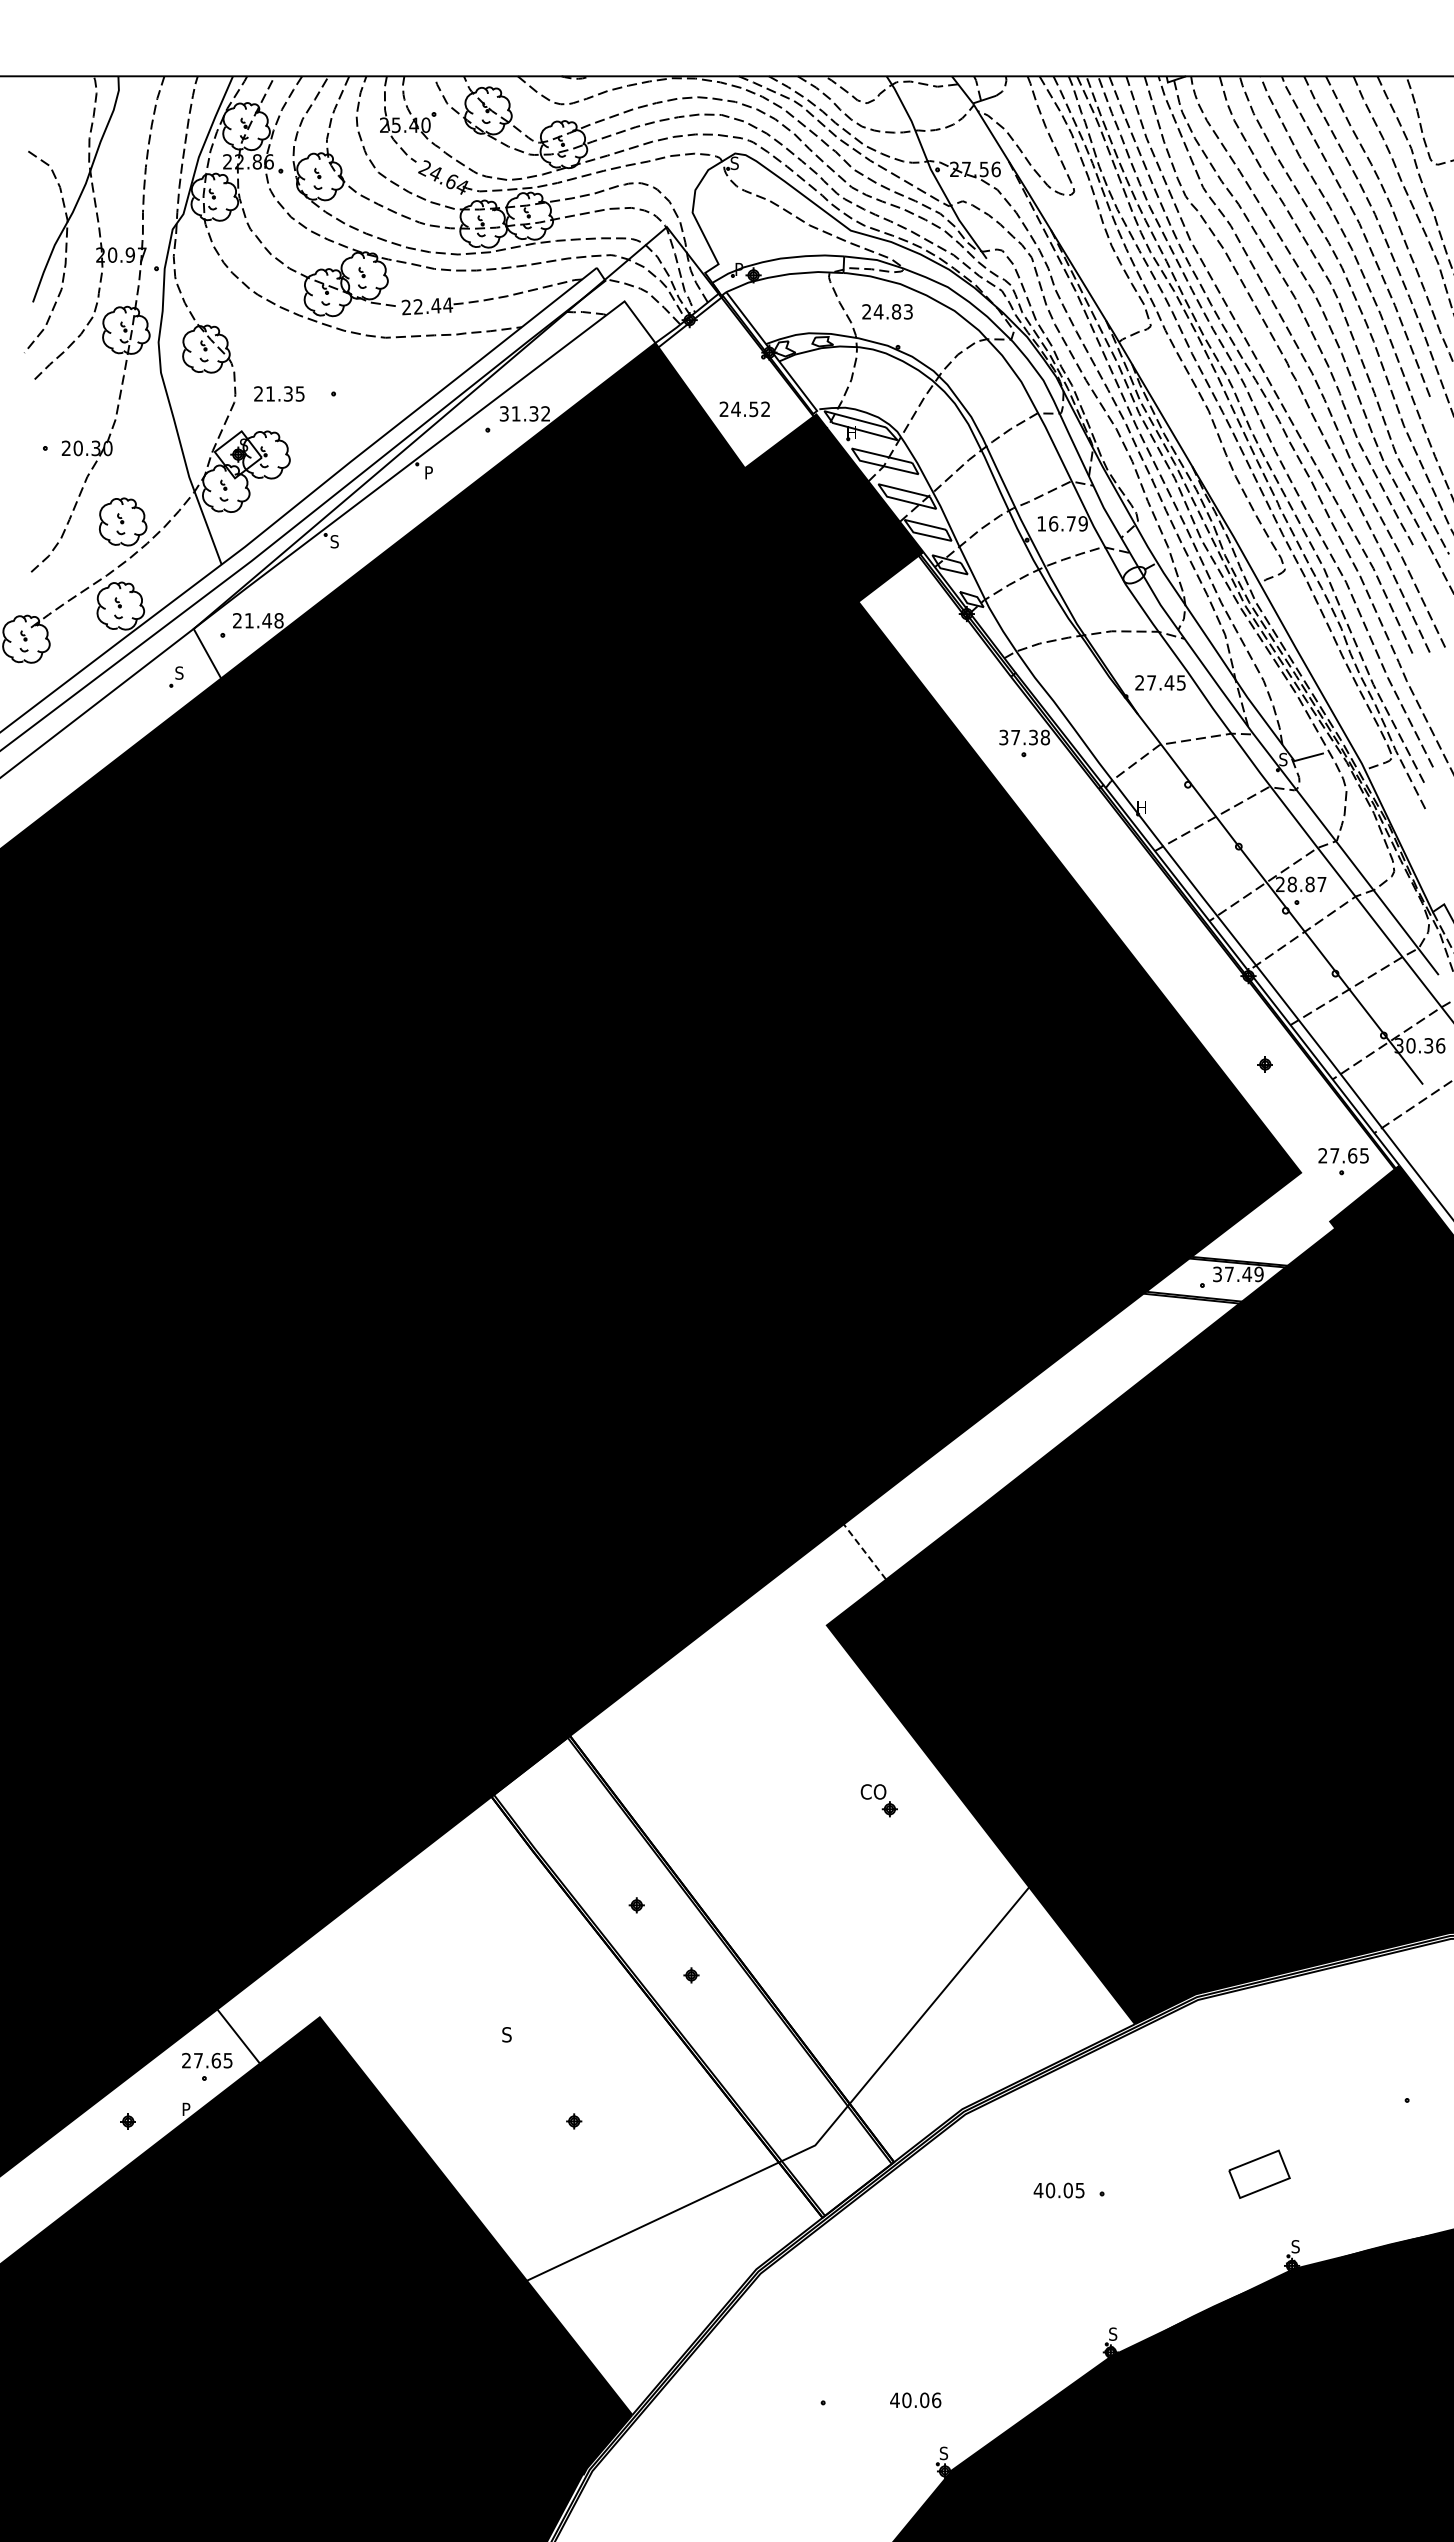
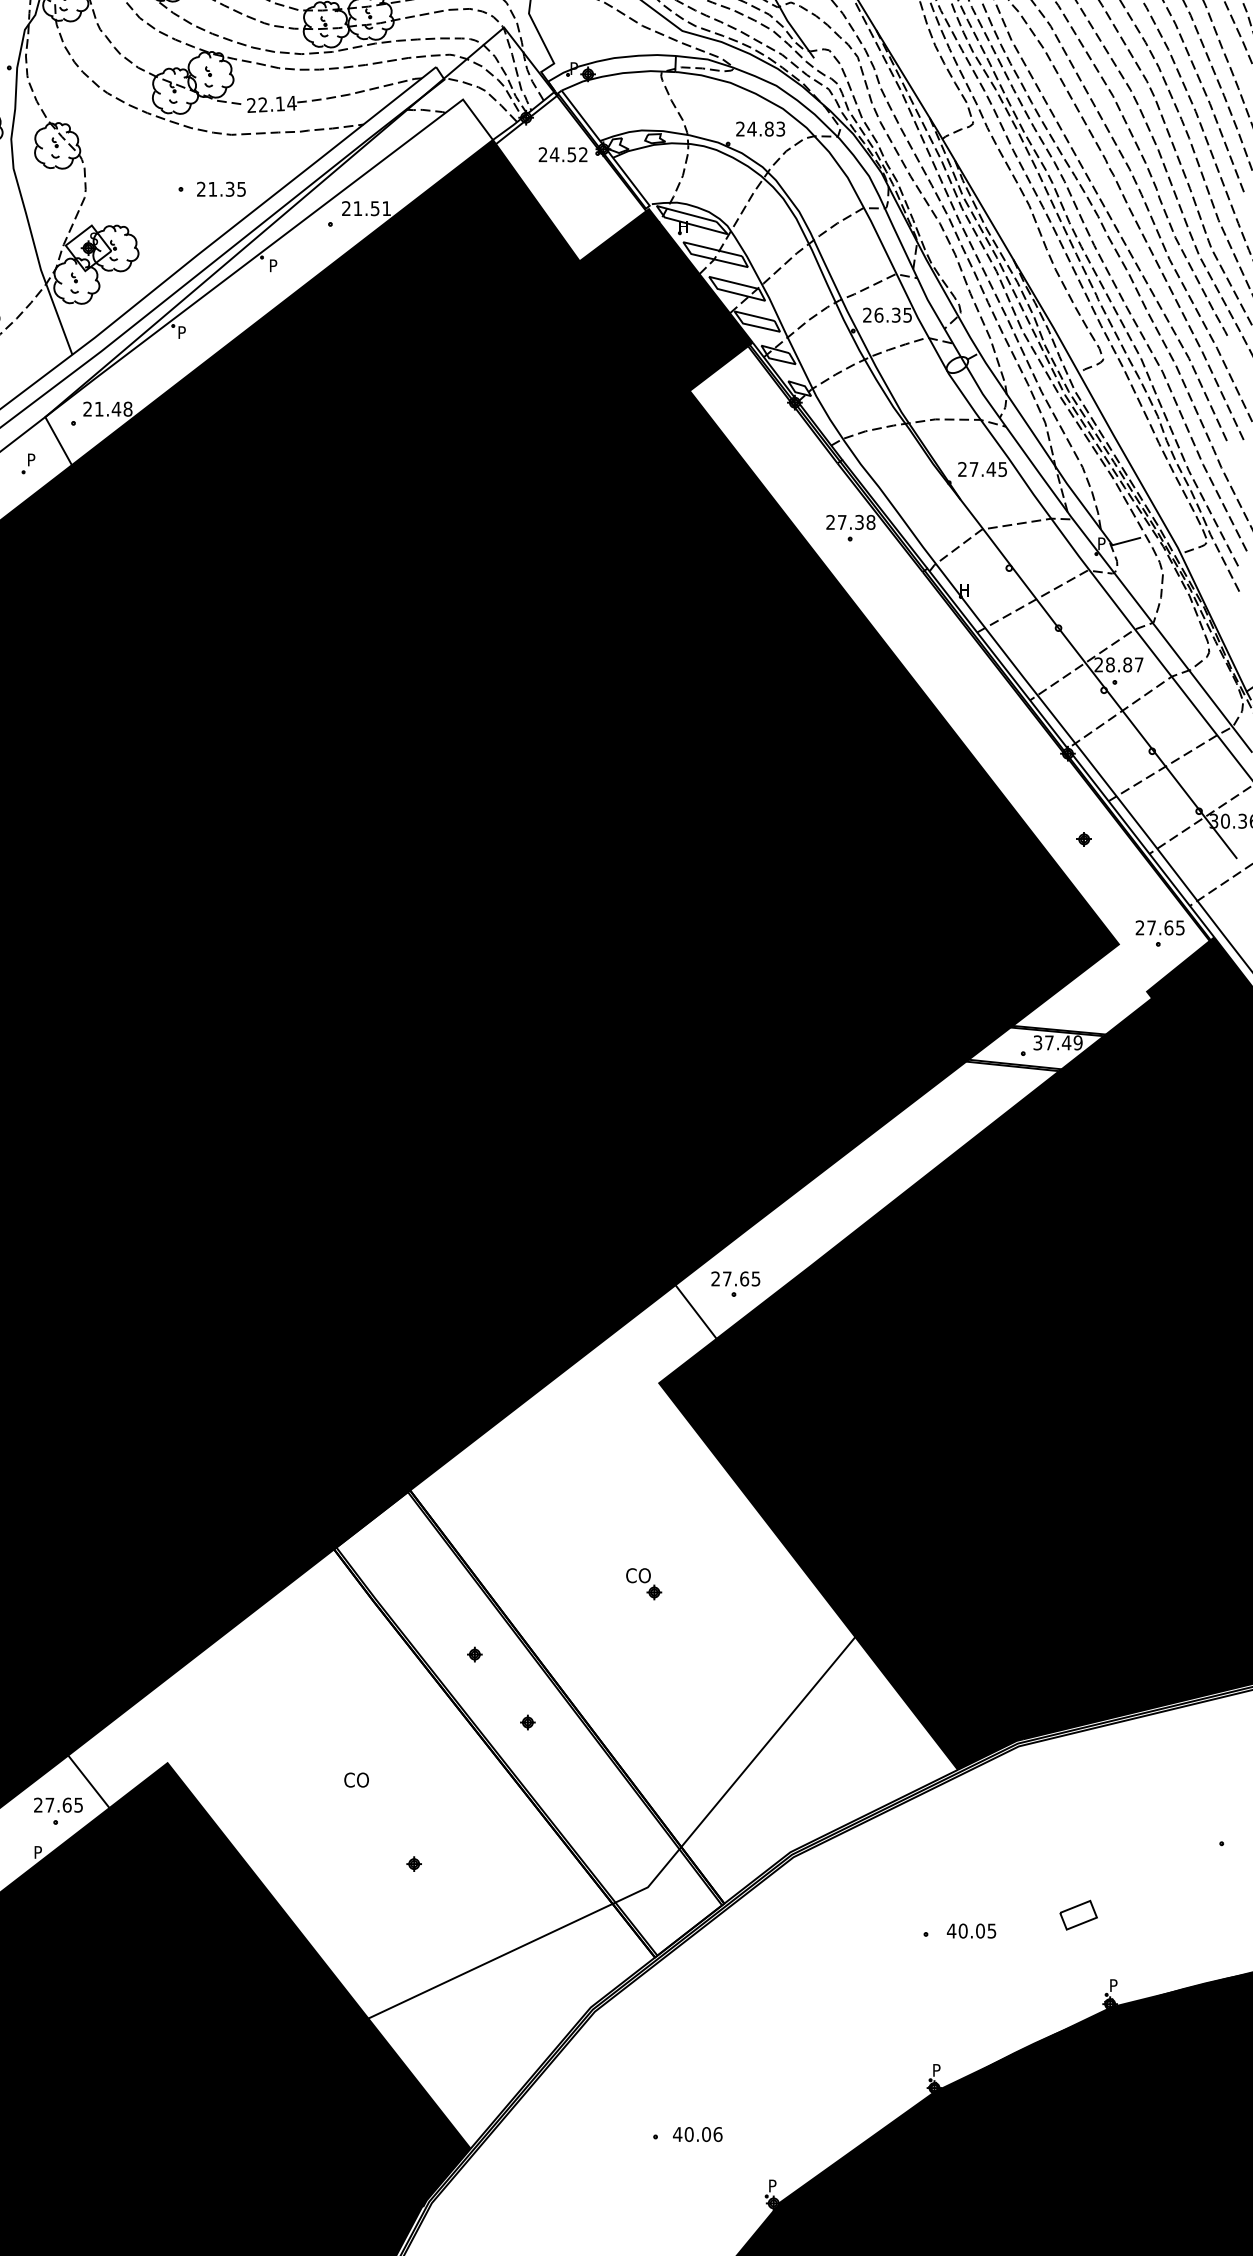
text: (436, 305) -> (280, 103), 22.44 -> 22.14
text: (887, 311) -> (760, 128), moved
text: (279, 393) -> (221, 188), moved
text: (744, 409) -> (562, 154), moved
text: (524, 413) -> (366, 208), 31.32 -> 21.51
text: (1062, 523) -> (887, 314), 16.79 -> 26.35
text: (334, 541) -> (181, 332), S -> P
text: (179, 672) -> (31, 459), S -> P
text: (1003, 737) -> (830, 522), 37.38 -> 27.38
text: (1283, 759) -> (1101, 543), S -> P
part: (905, 1523) -> (735, 1284), added
line: (864, 1551) -> (695, 1311), dashed -> solid
part: (878, 1800) -> (643, 1583), moved
text: (514, 2034) -> (356, 1779), S -> CO
part: (1259, 2173) -> (1078, 1914), size x0.62
text: (1058, 2190) -> (970, 1931), moved
text: (1295, 2246) -> (1113, 1985), S -> P
text: (1113, 2333) -> (937, 2069), S -> P
text: (915, 2400) -> (697, 2134), moved
text: (943, 2453) -> (772, 2186), S -> P

